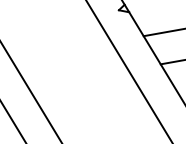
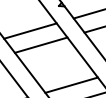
line: (61, 49) -> (30, 30), added
line: (77, 77) -> (40, 44), added

